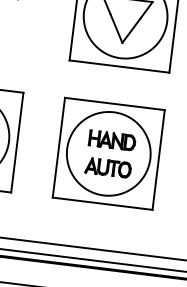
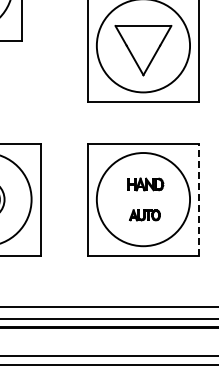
part: (112, 140) -> (145, 184), size x0.7
line: (158, 159) -> (199, 199), solid -> dashed
part: (107, 168) -> (144, 215), size x0.6

